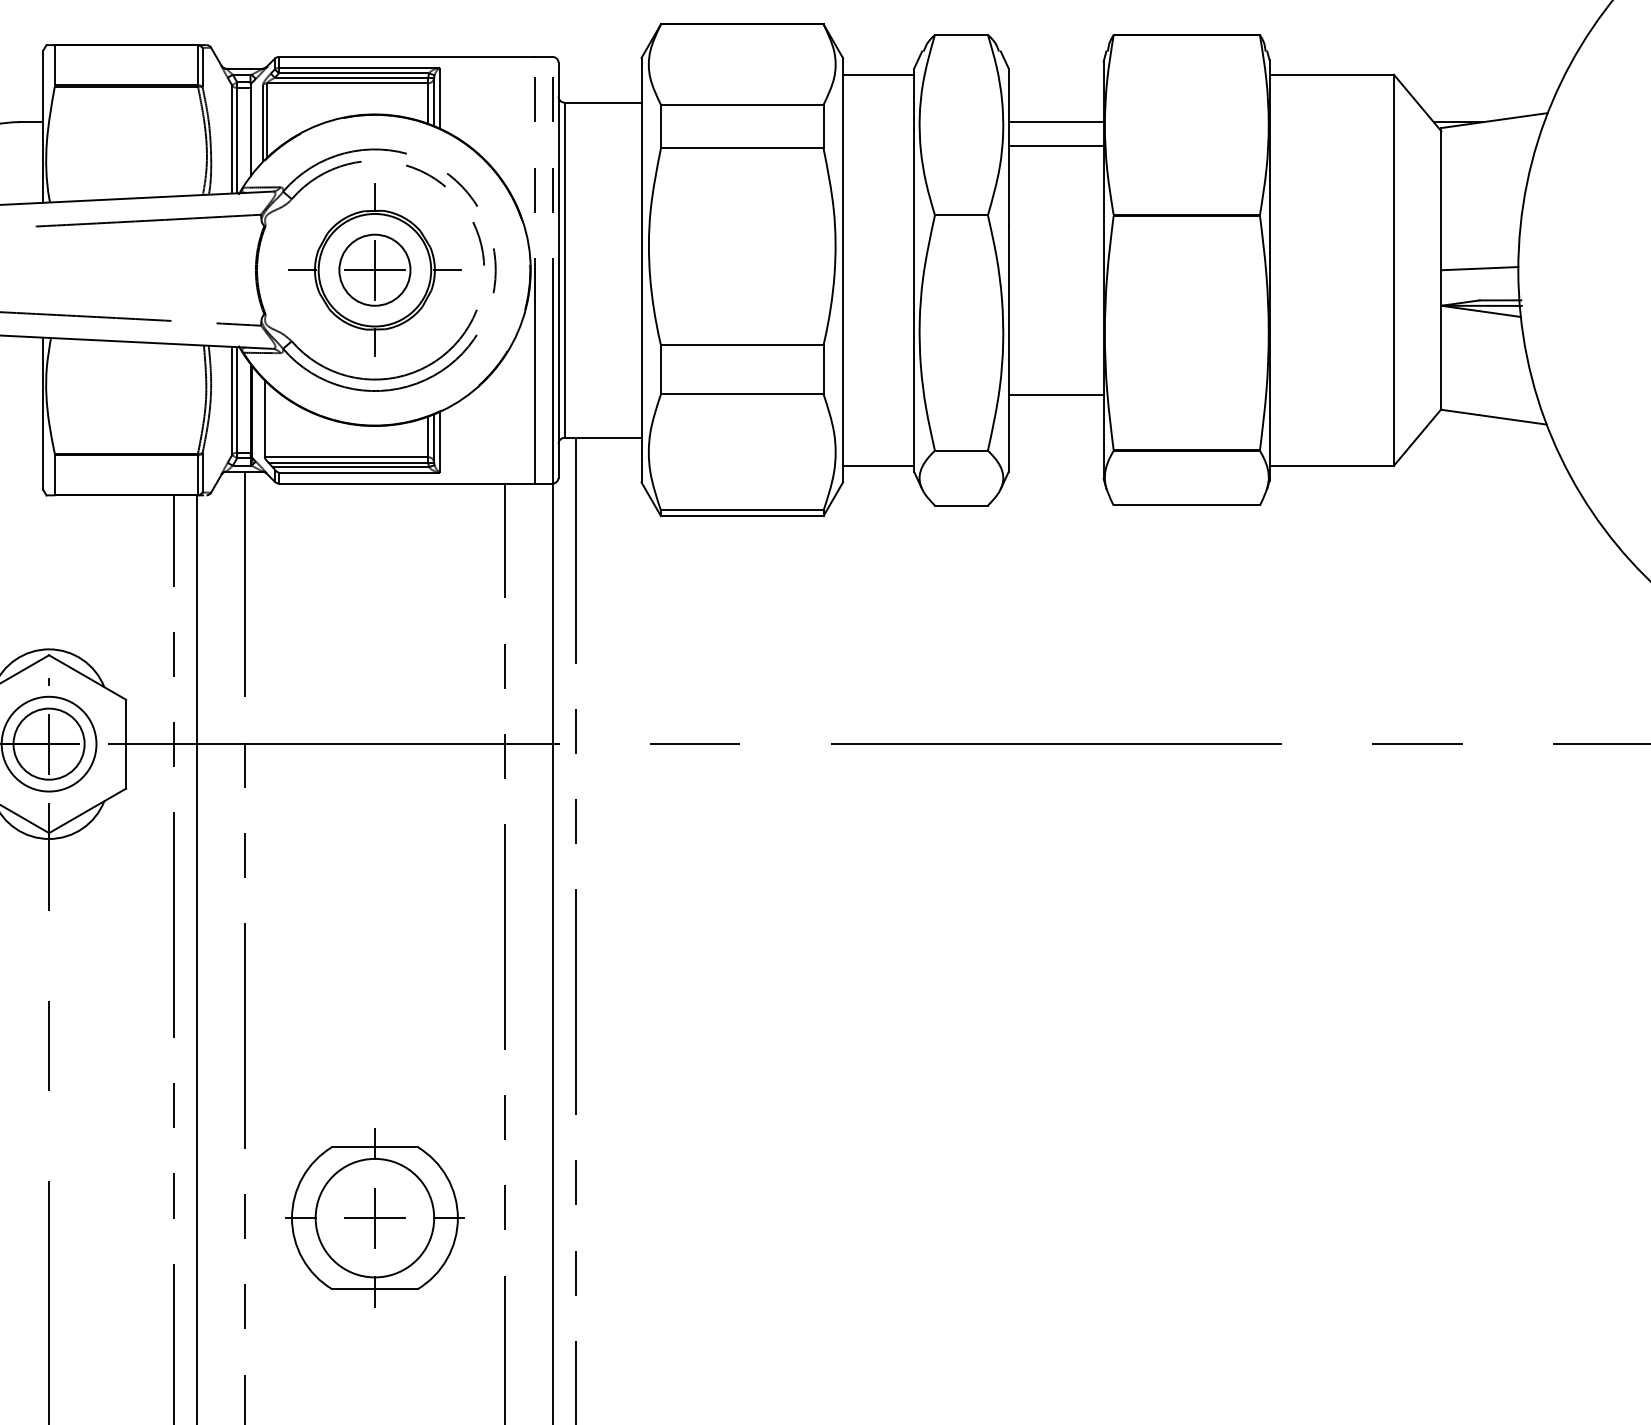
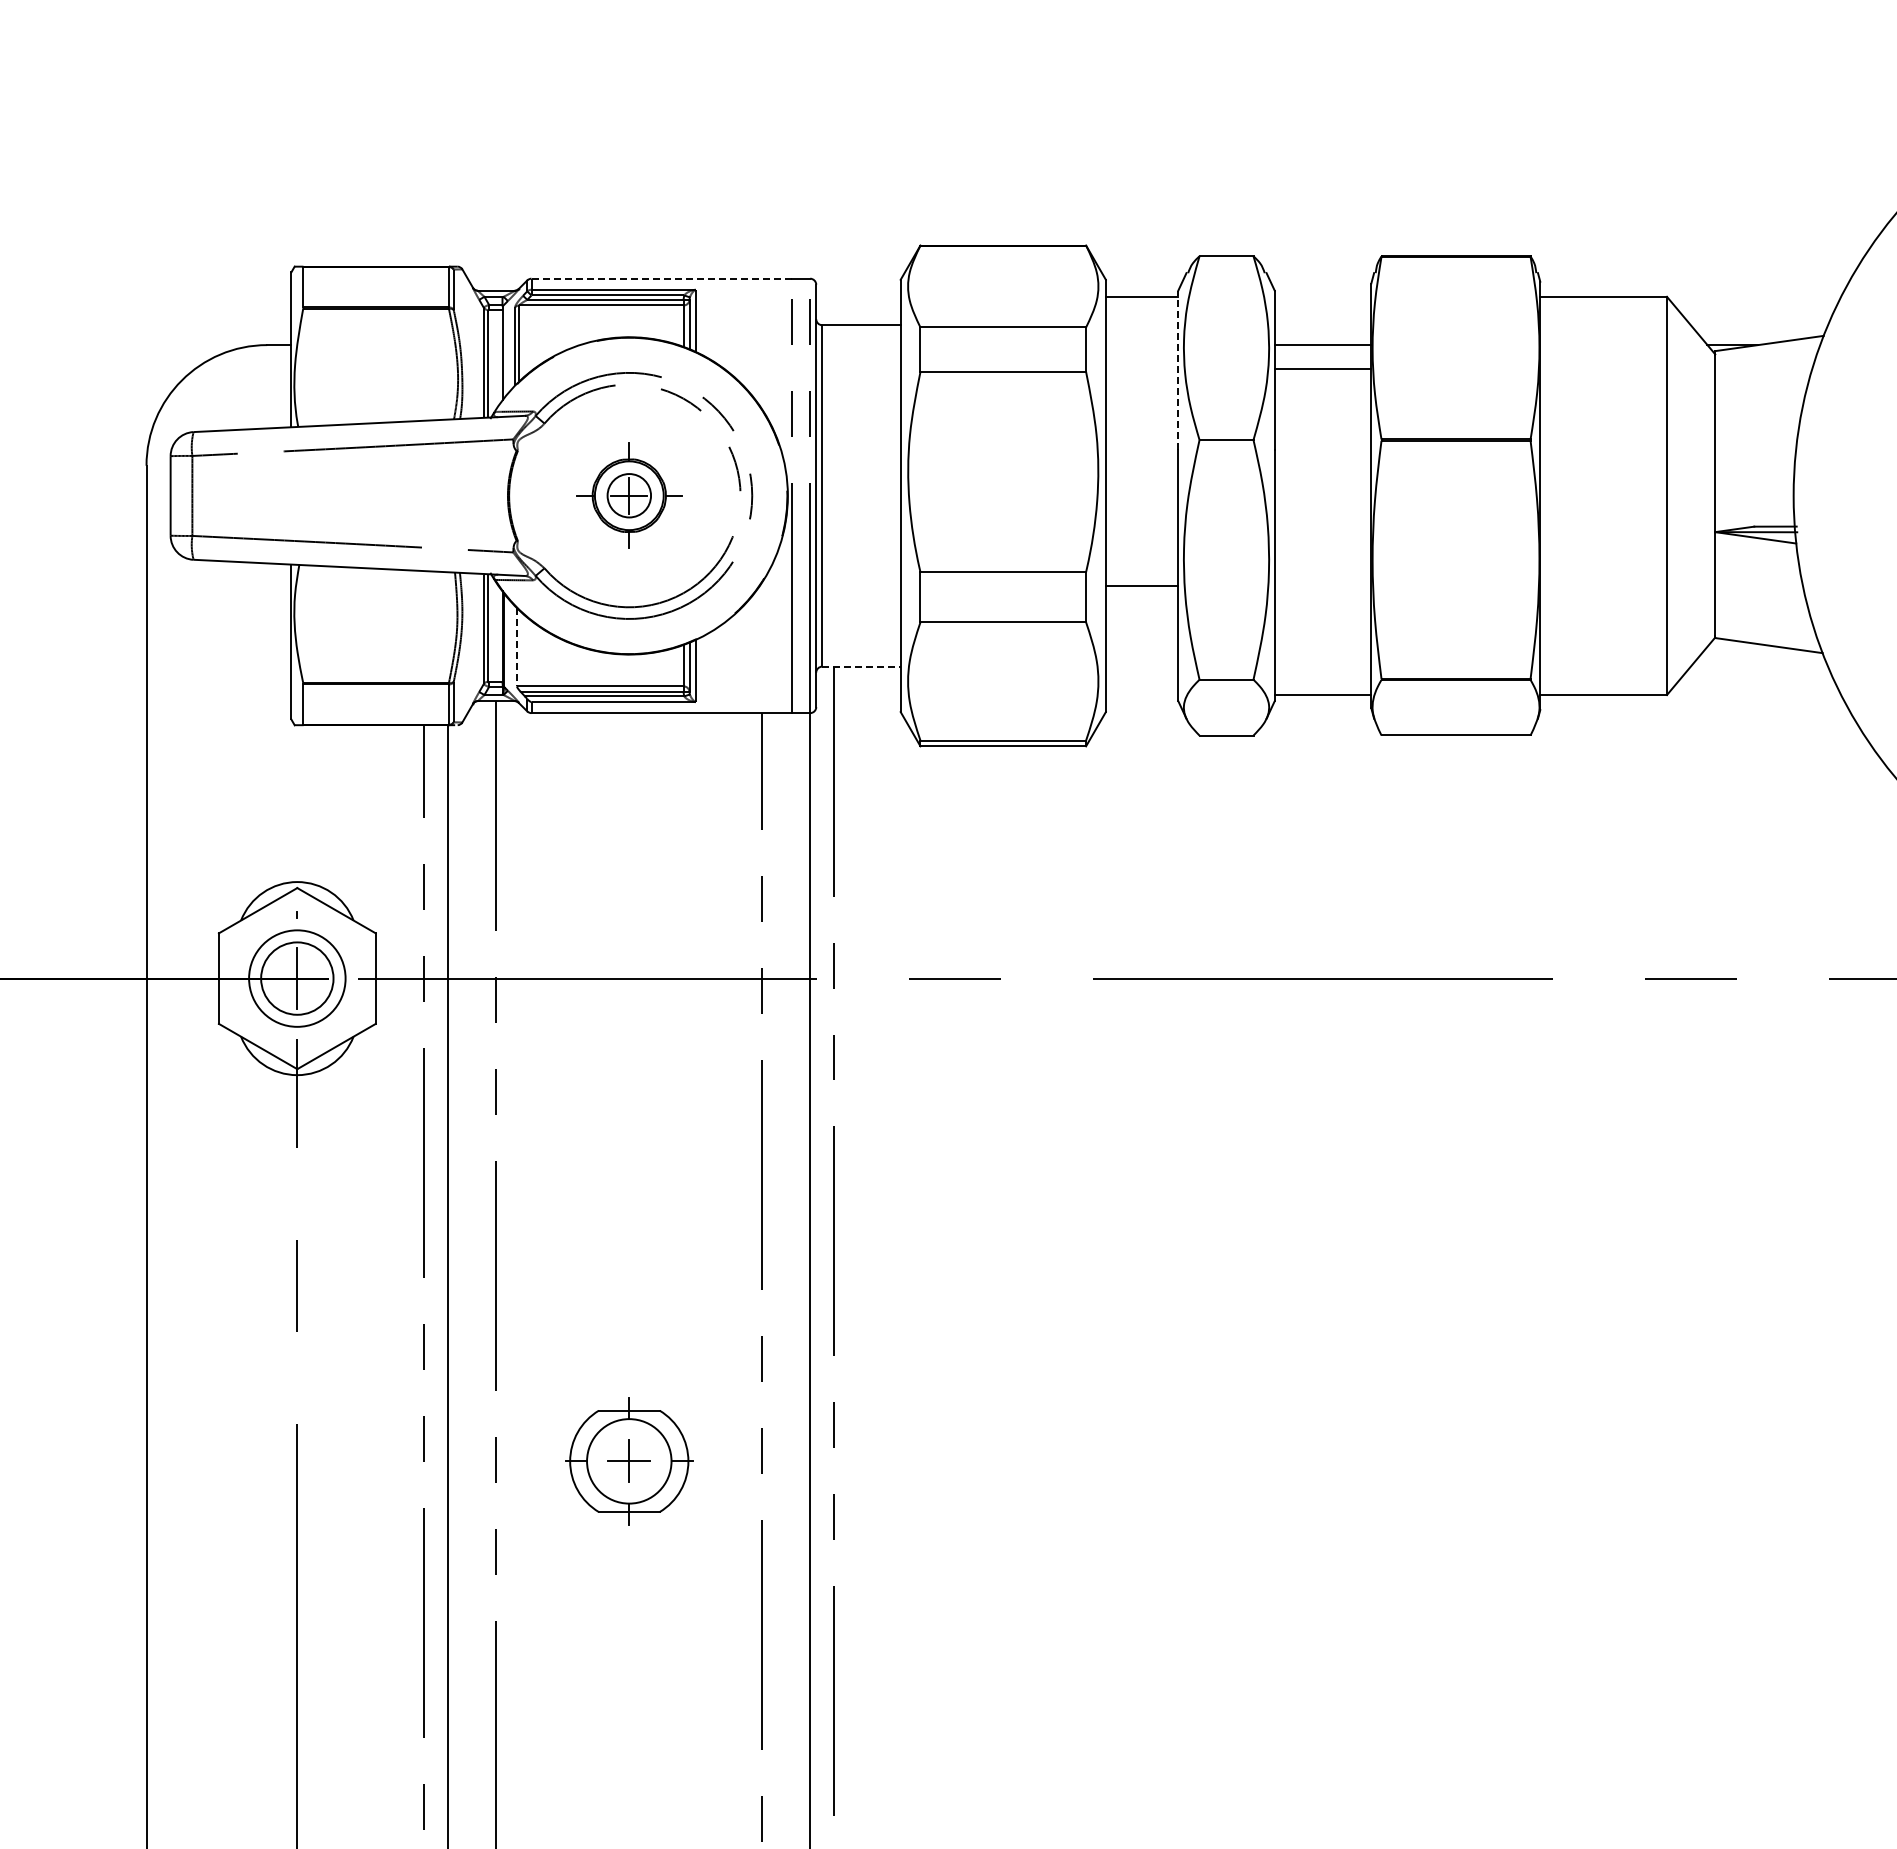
line: (406, 56) -> (661, 278), solid -> dashed
line: (914, 147) -> (1178, 370), solid -> dashed
line: (1479, 267) -> (1754, 493), removed
part: (375, 269) -> (629, 495), size x0.6
line: (1055, 394) -> (1322, 694), moved
line: (264, 419) -> (516, 647), solid -> dashed
line: (603, 437) -> (861, 666), solid -> dashed
line: (877, 466) -> (1141, 586), moved
part: (375, 1218) -> (629, 1461), size x0.7

